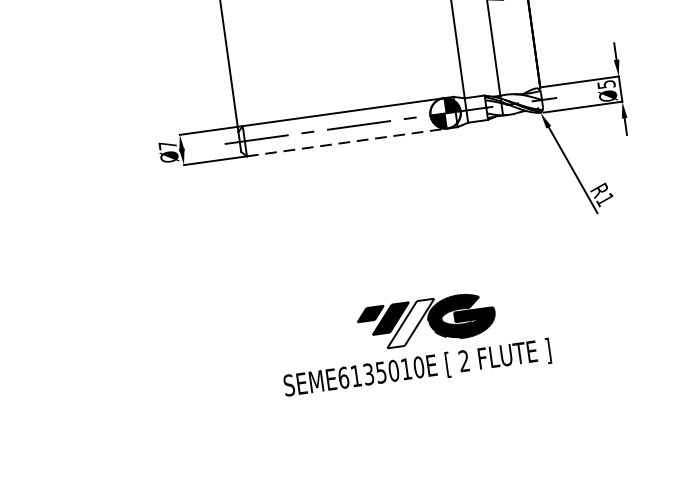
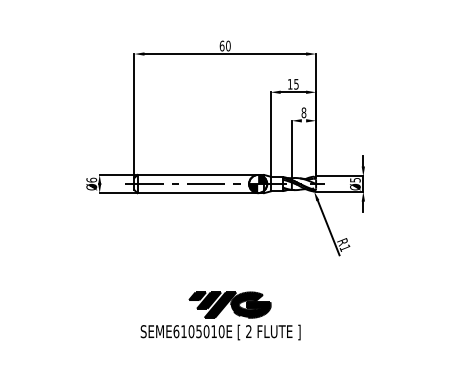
line: (353, 142) -> (201, 193), dashed -> solid
text: (167, 144) -> (91, 179), Ø7 -> Ø6
fill: (410, 322) -> (220, 304), added
text: (368, 374) -> (191, 331), SEME6135010E -> SEME6105010E

